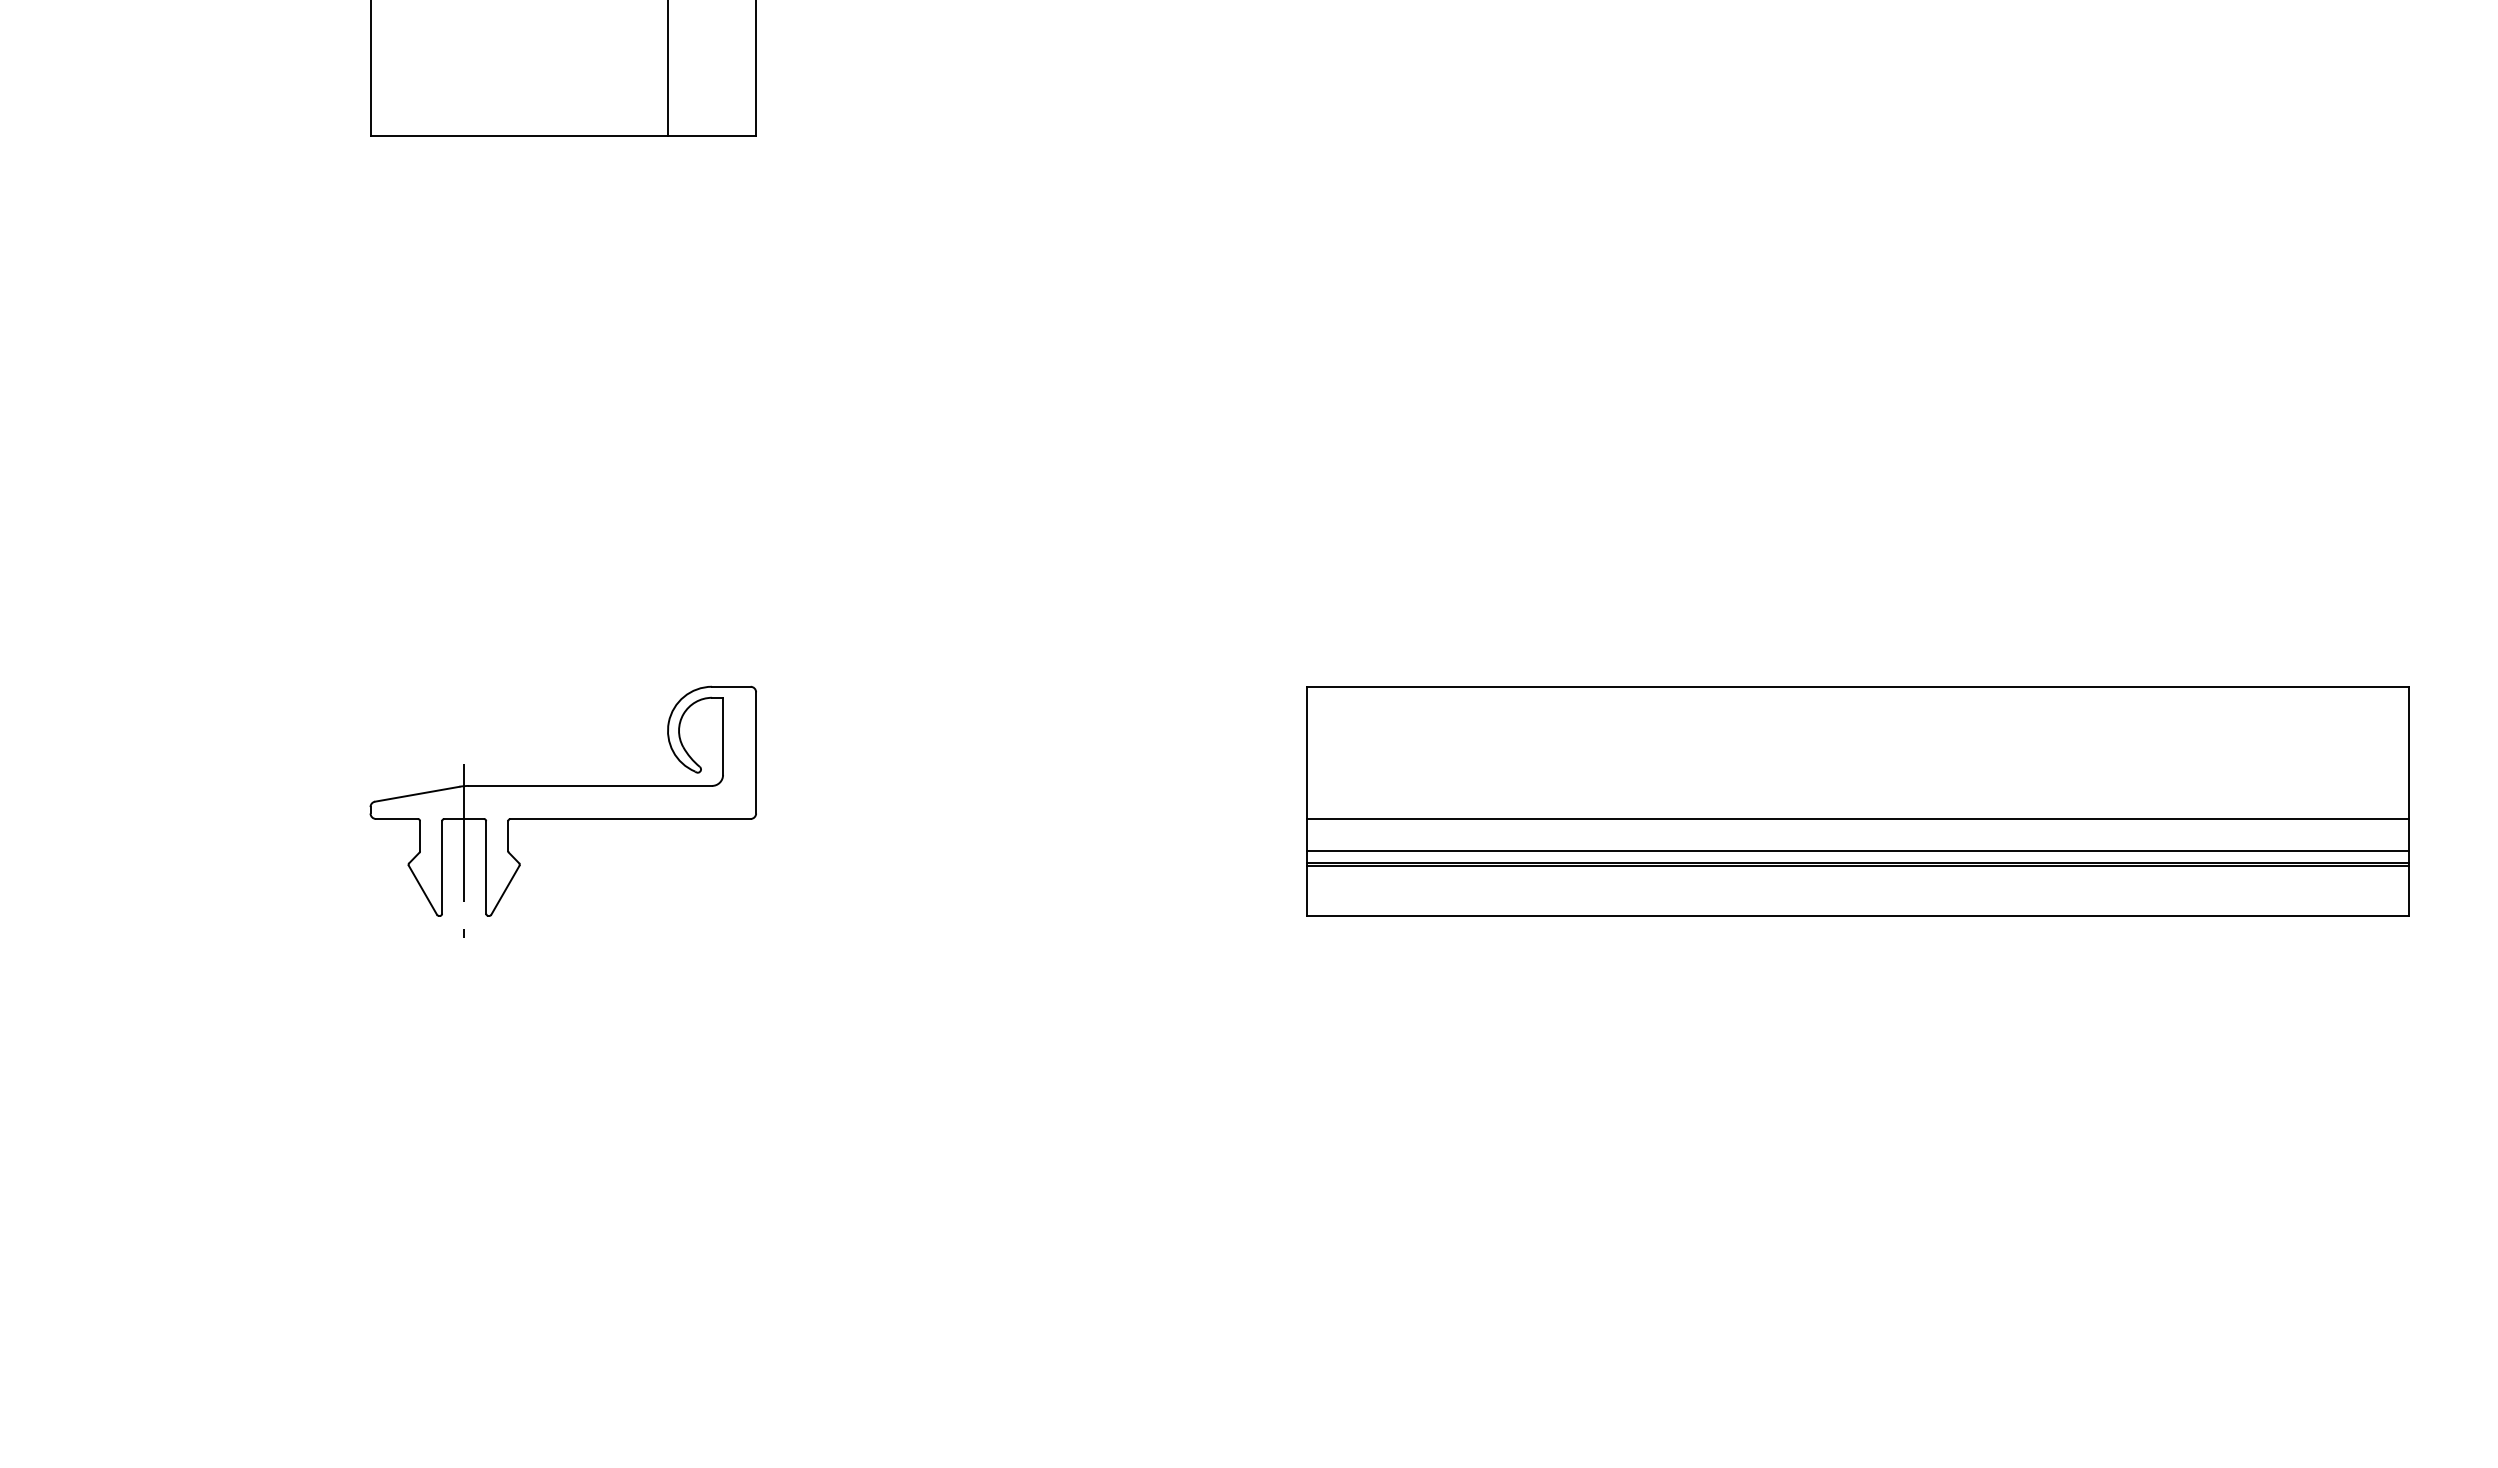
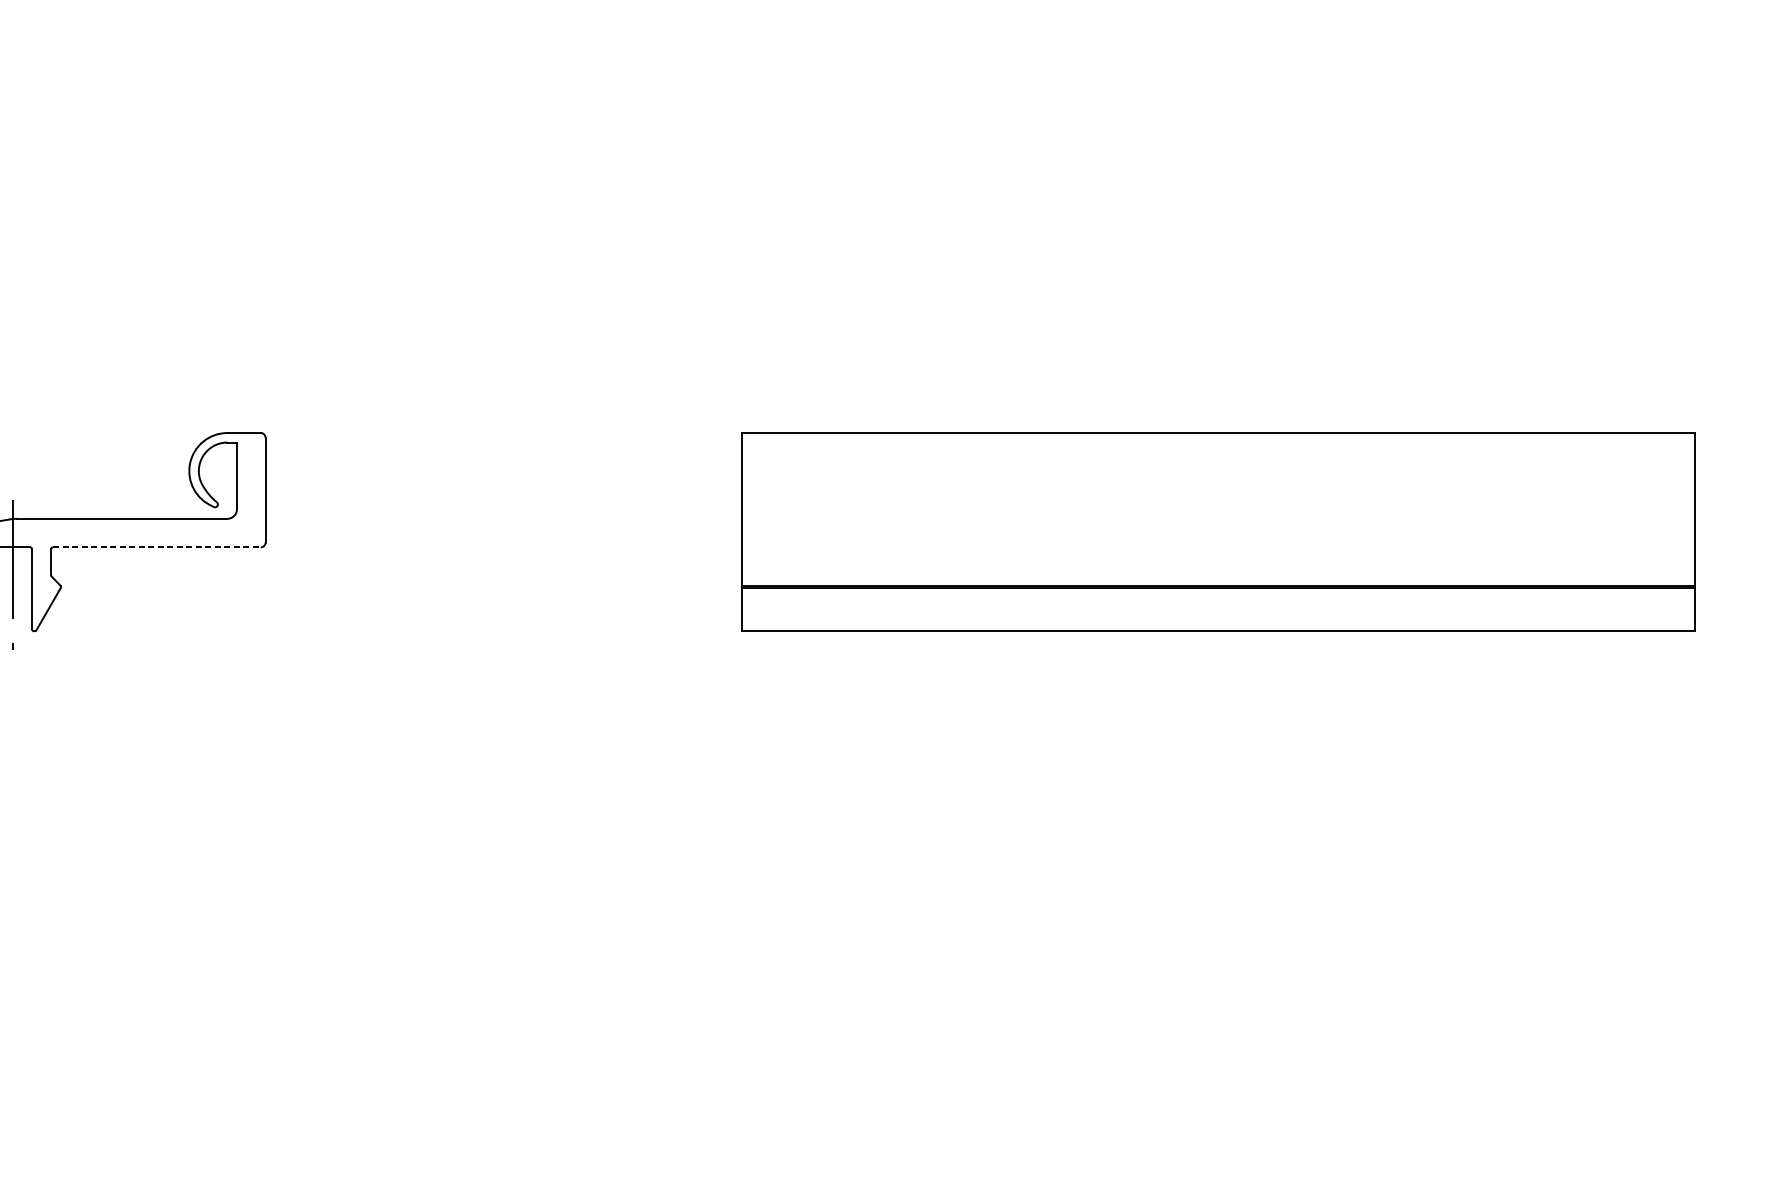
line: (631, 819) -> (157, 547), solid -> dashed
line: (1857, 819) -> (1218, 547), removed
line: (1857, 851) -> (1218, 575), removed

